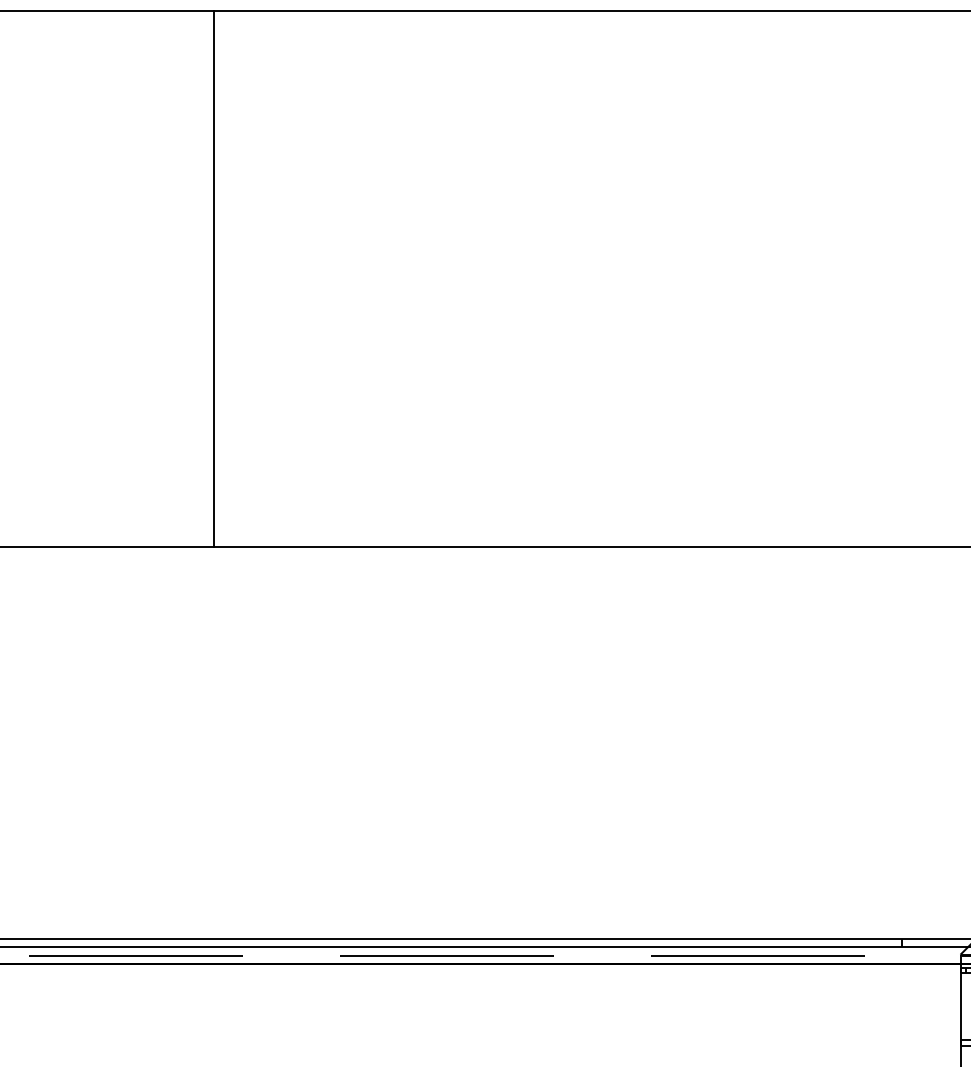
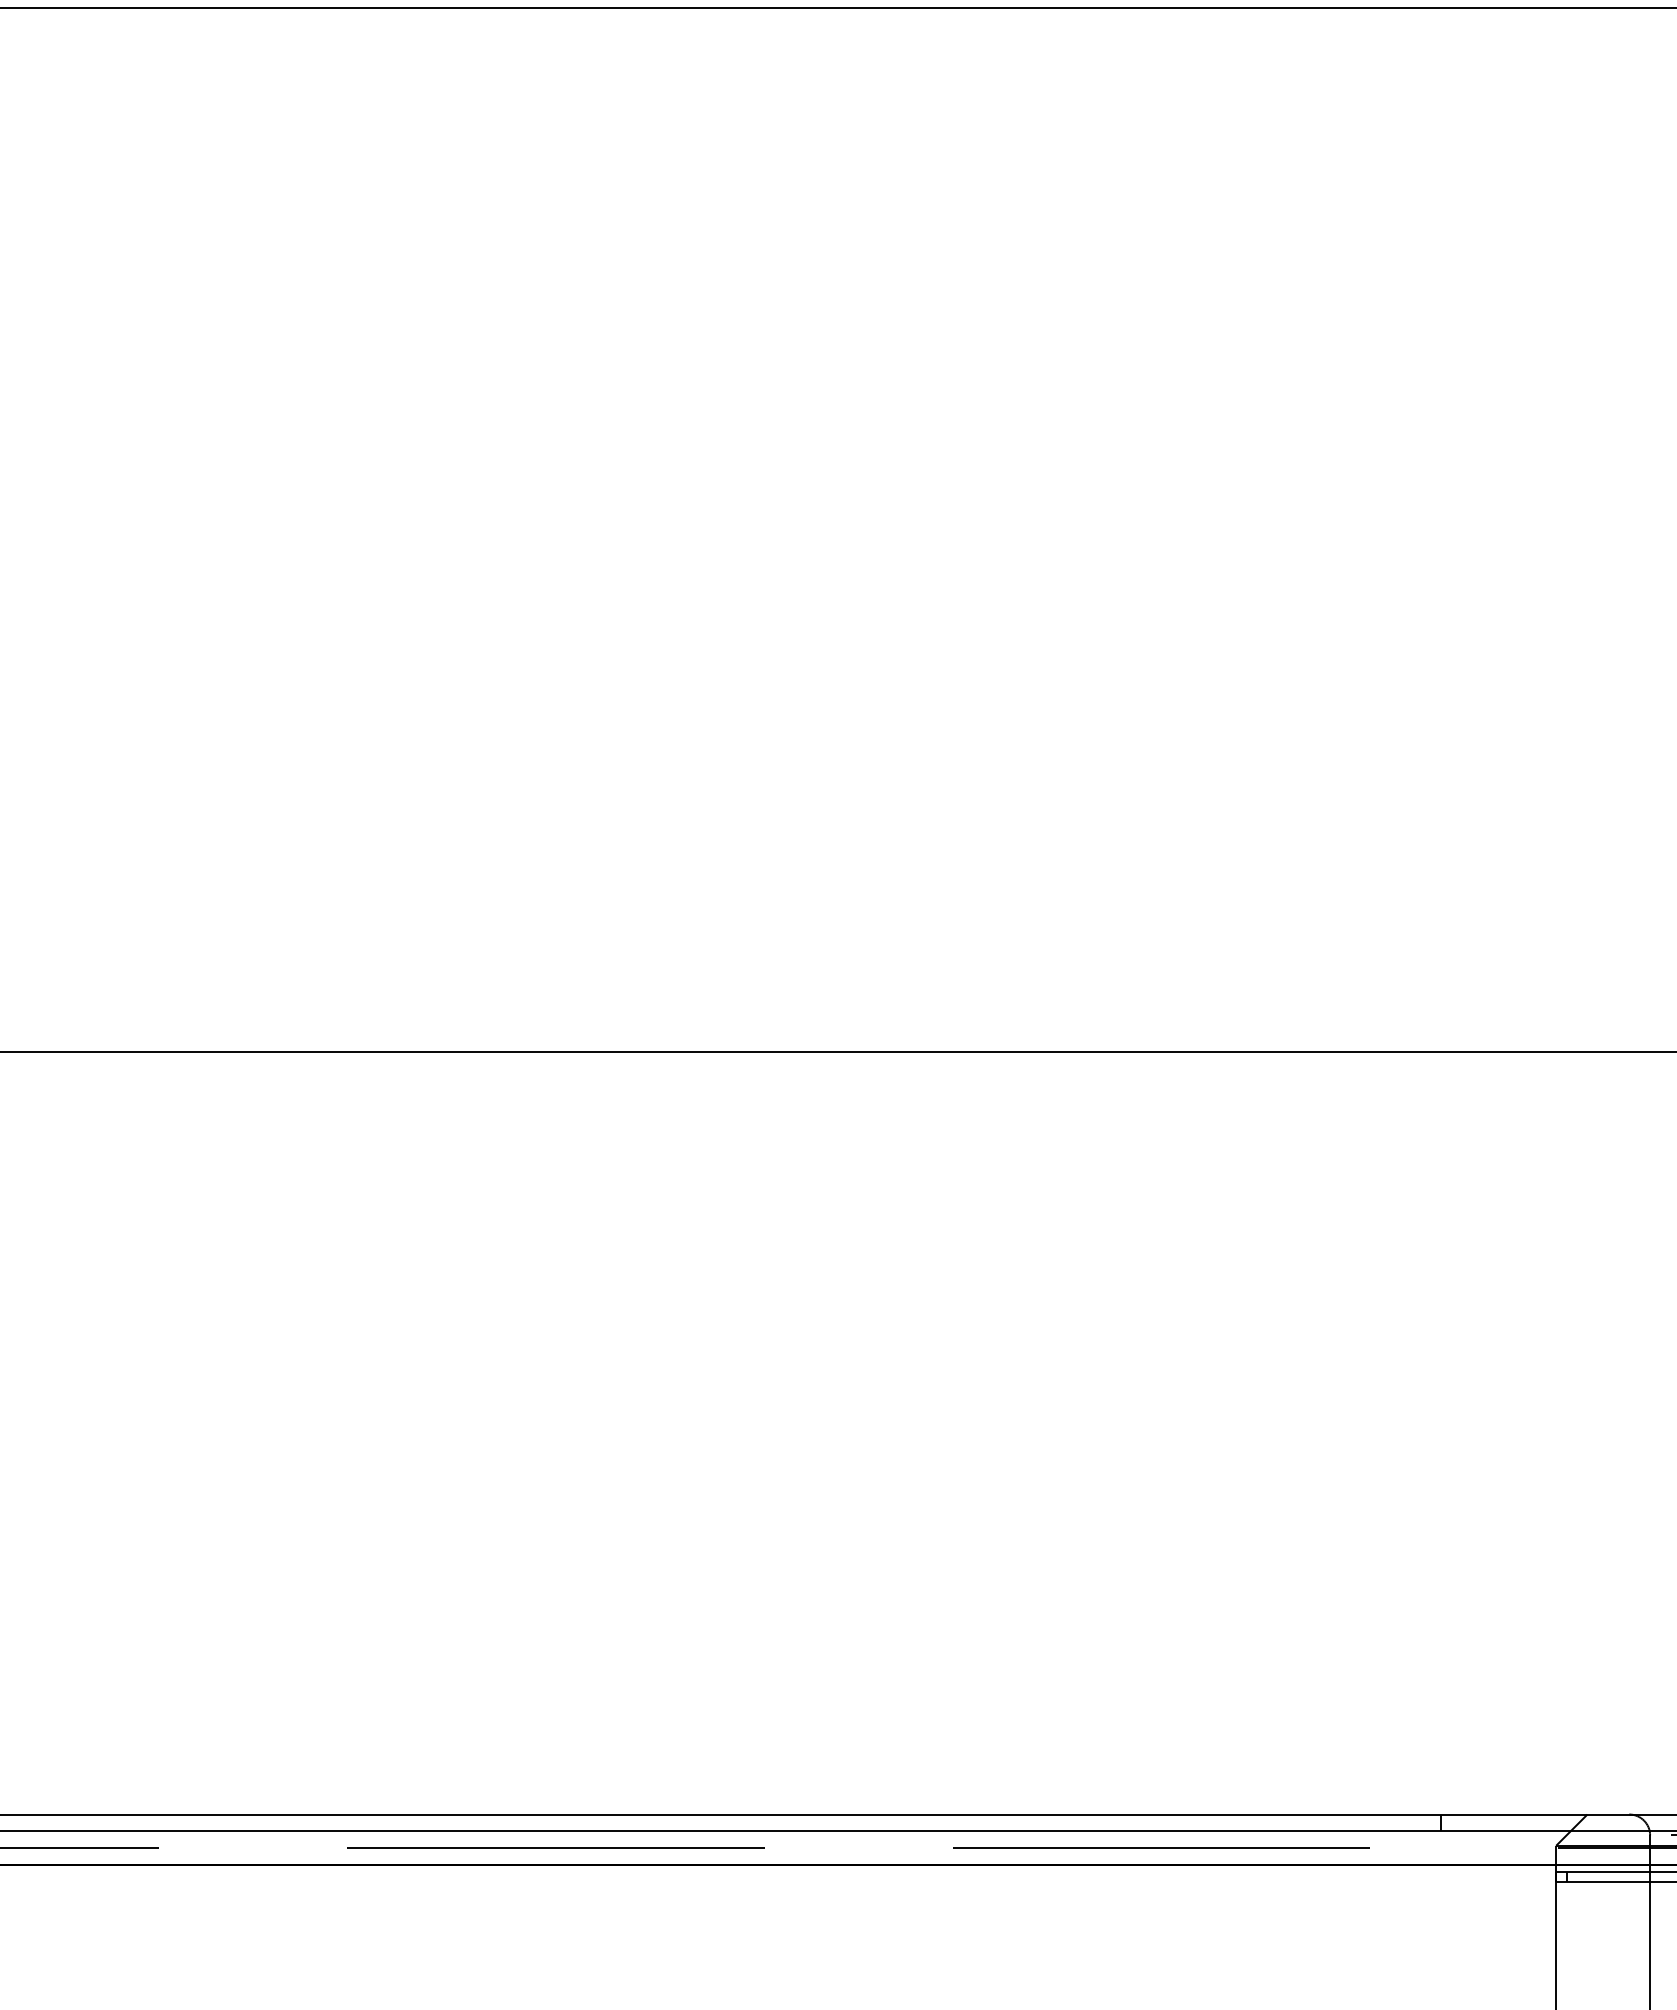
line: (214, 279) -> (102, 530), removed

